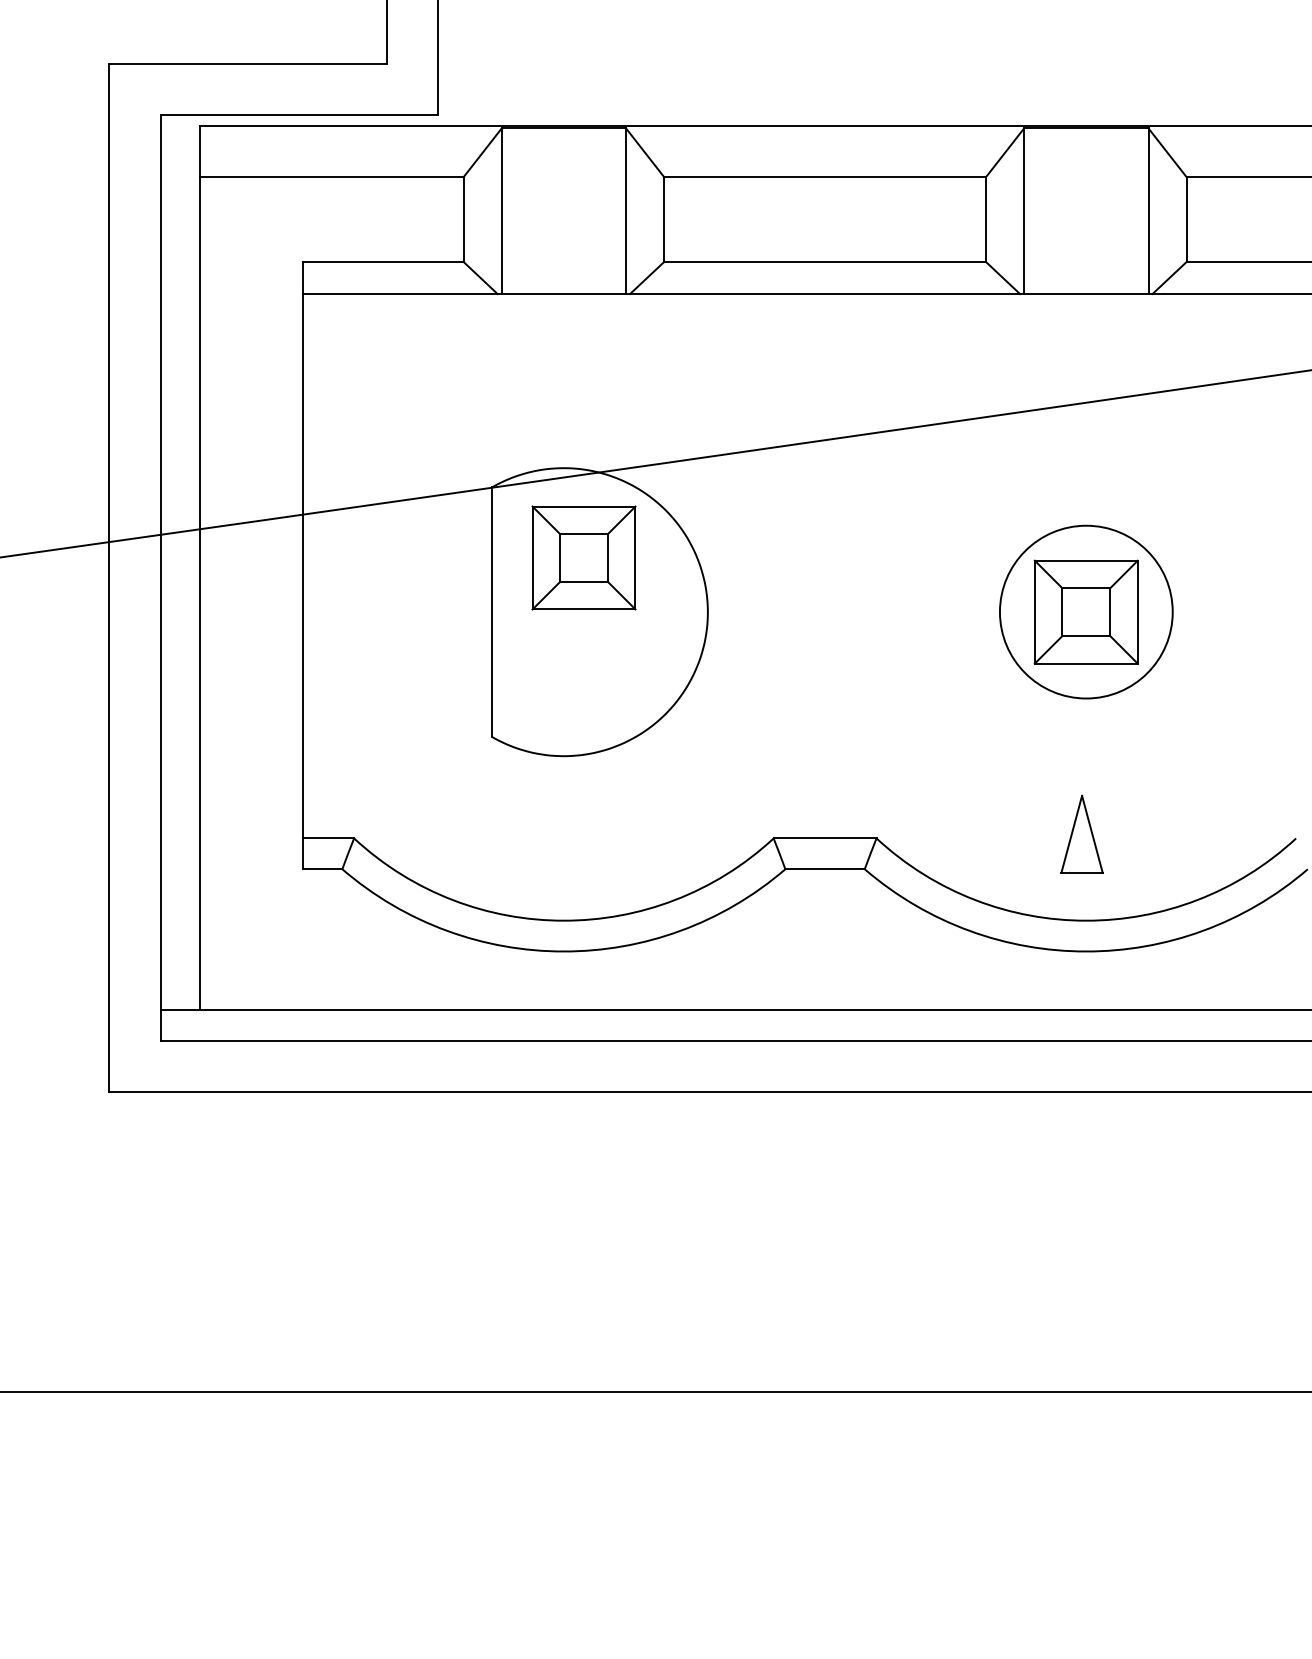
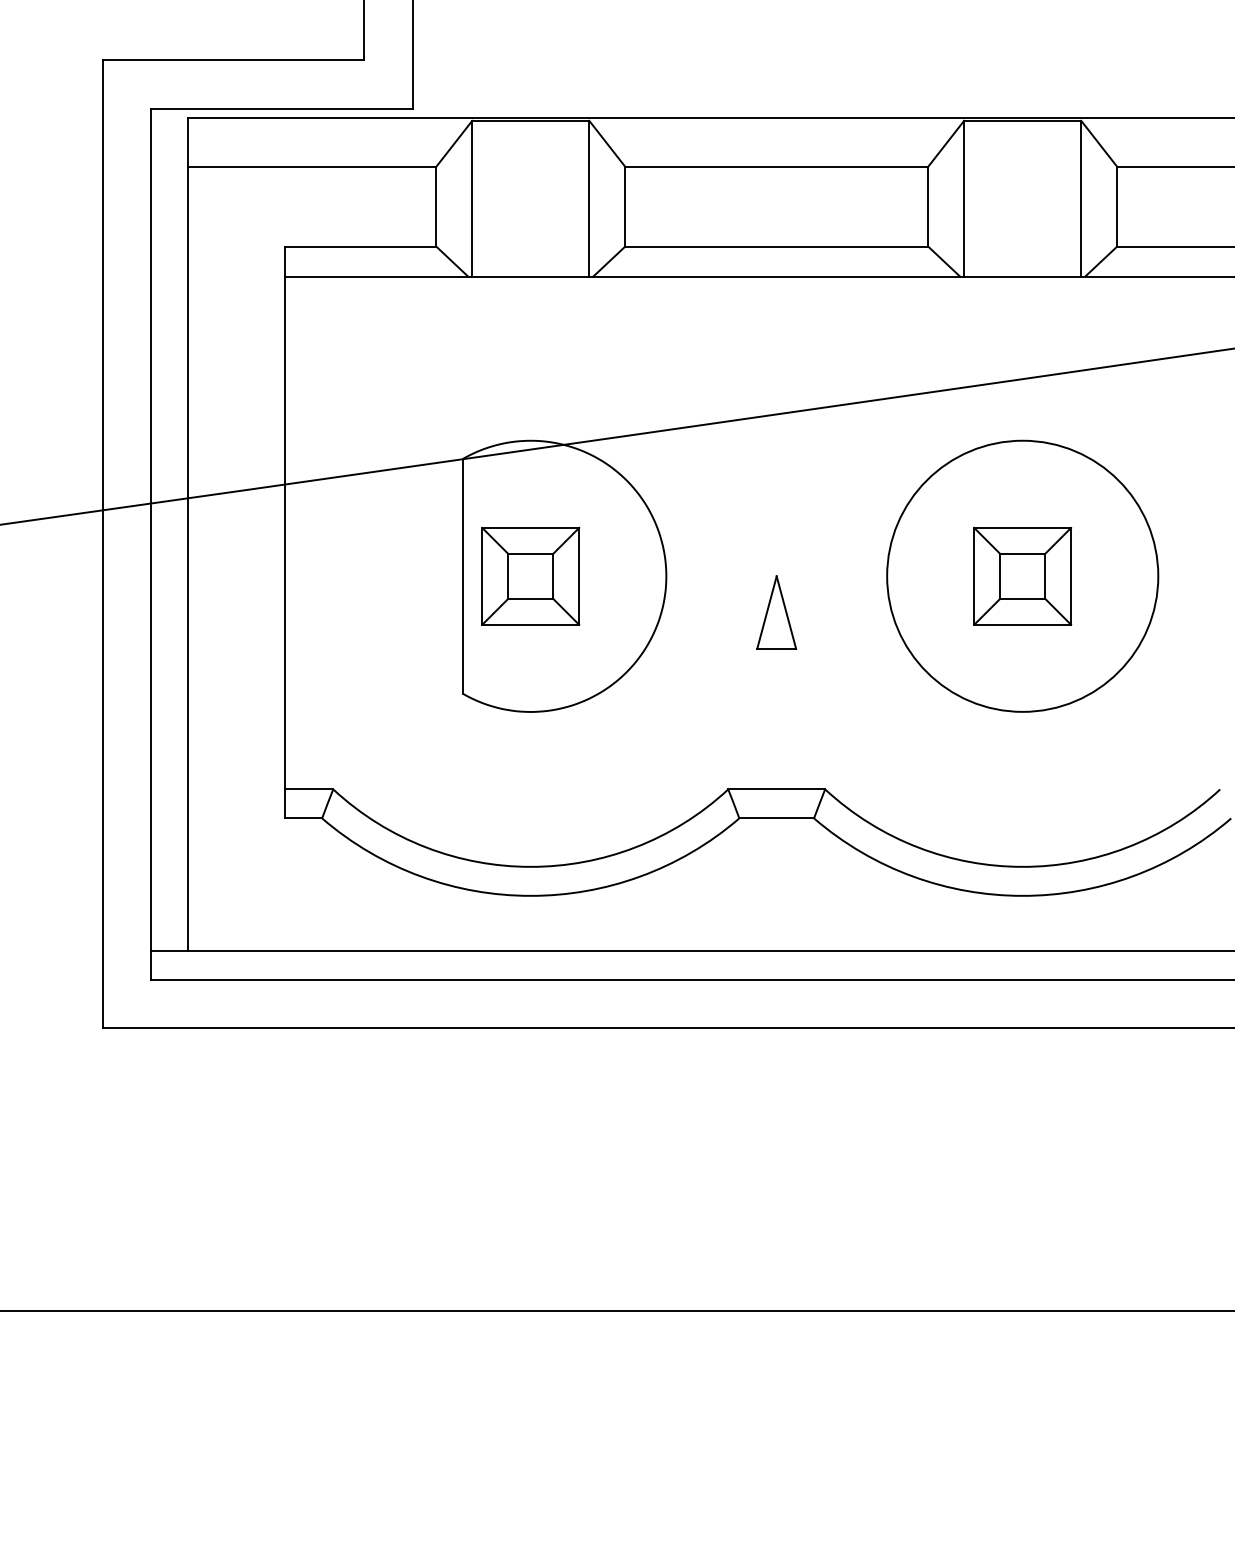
part: (583, 557) -> (530, 575), moved
circle: (1086, 611) -> (1022, 575), size x1.67
part: (1081, 834) -> (776, 612), moved

